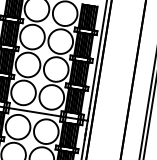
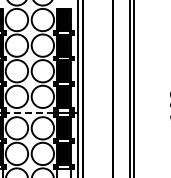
line: (34, 112) -> (29, 112), solid -> dashed

